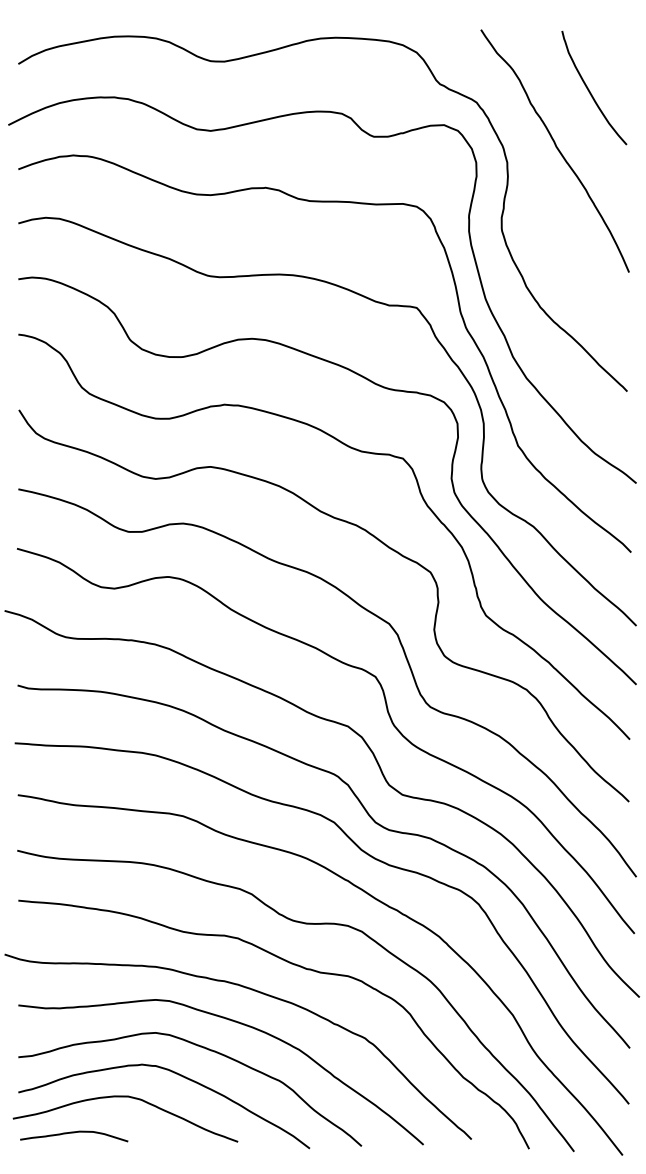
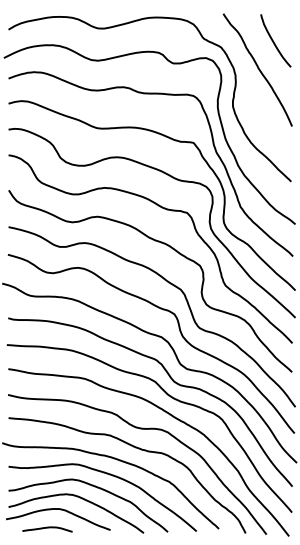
curve: (74, 1134) -> (47, 528), moved

